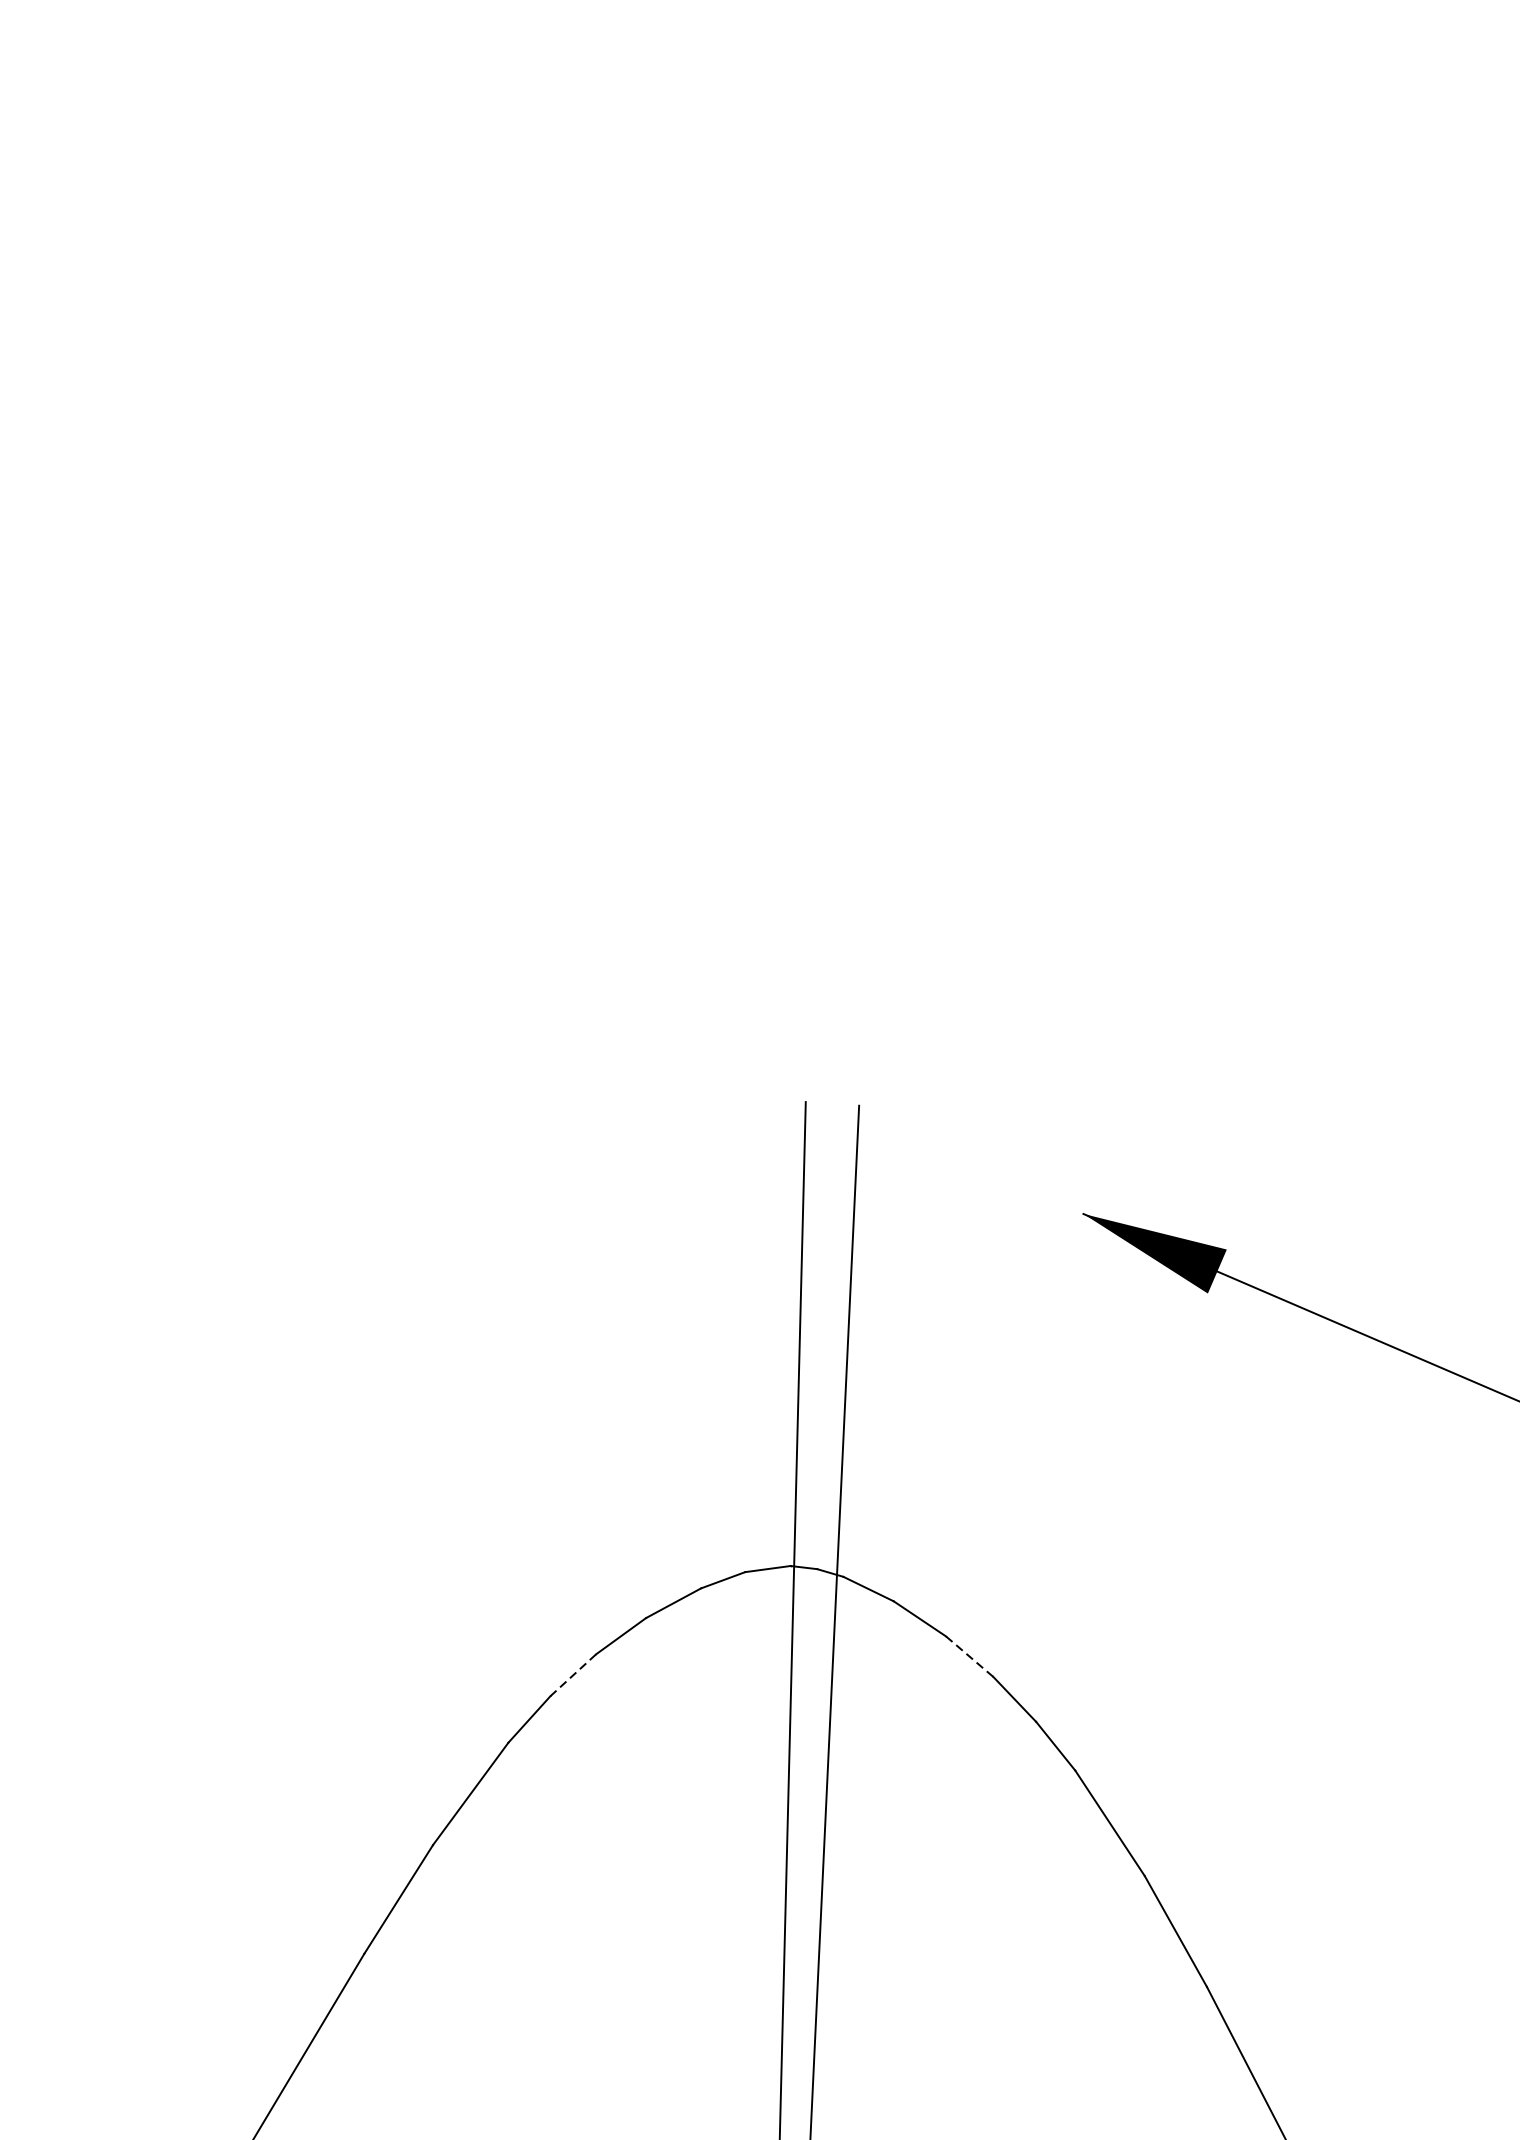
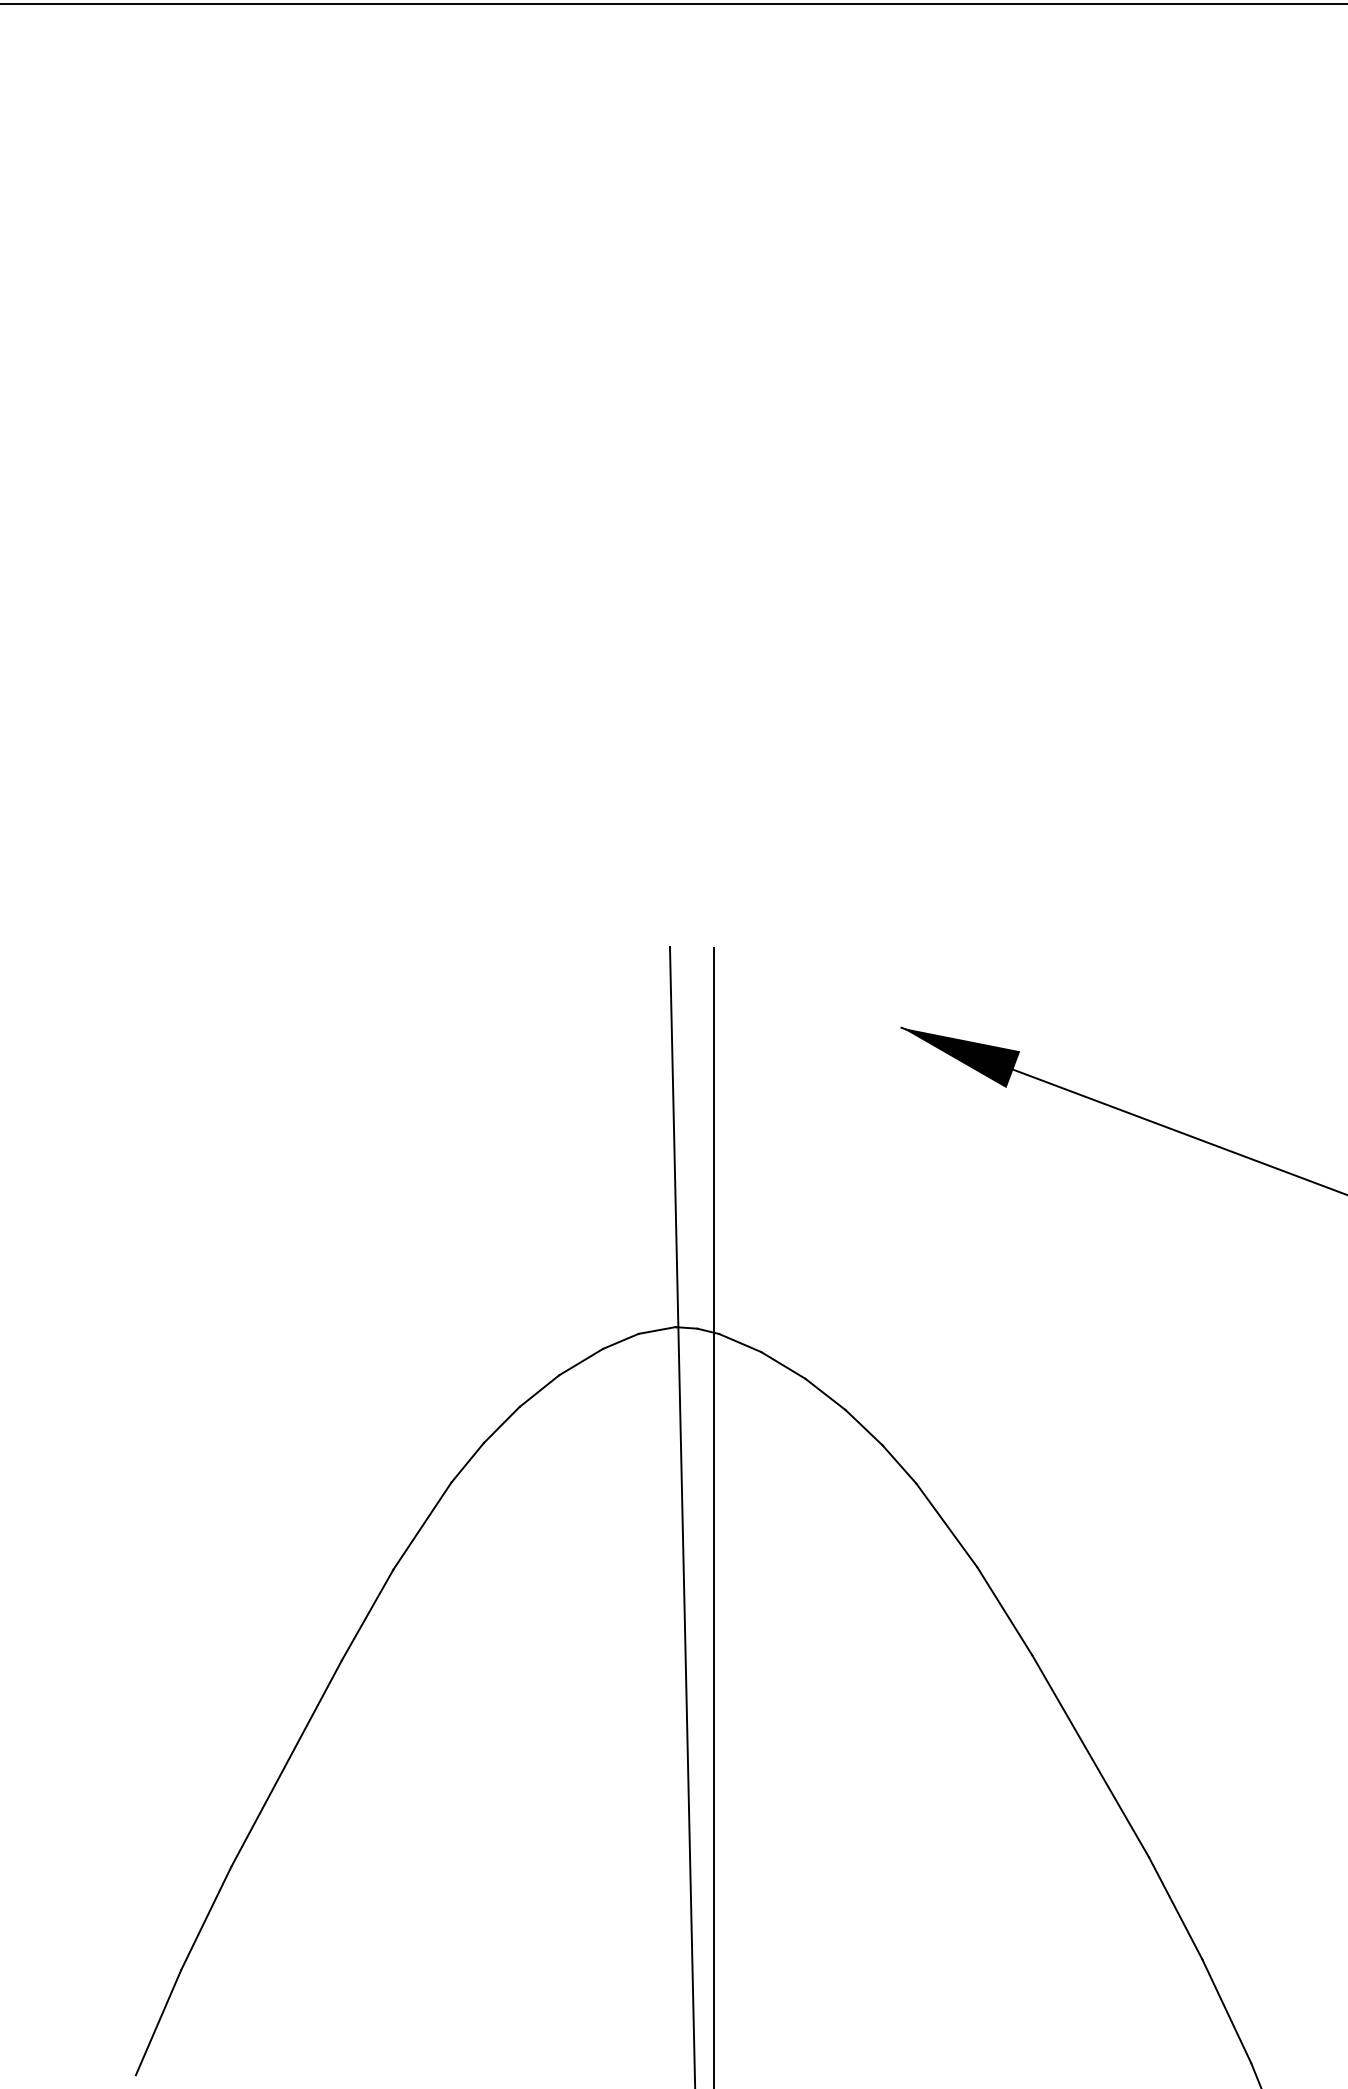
line: (969, 1656) -> (825, 1394), dashed -> solid
line: (572, 1675) -> (501, 1425), dashed -> solid

